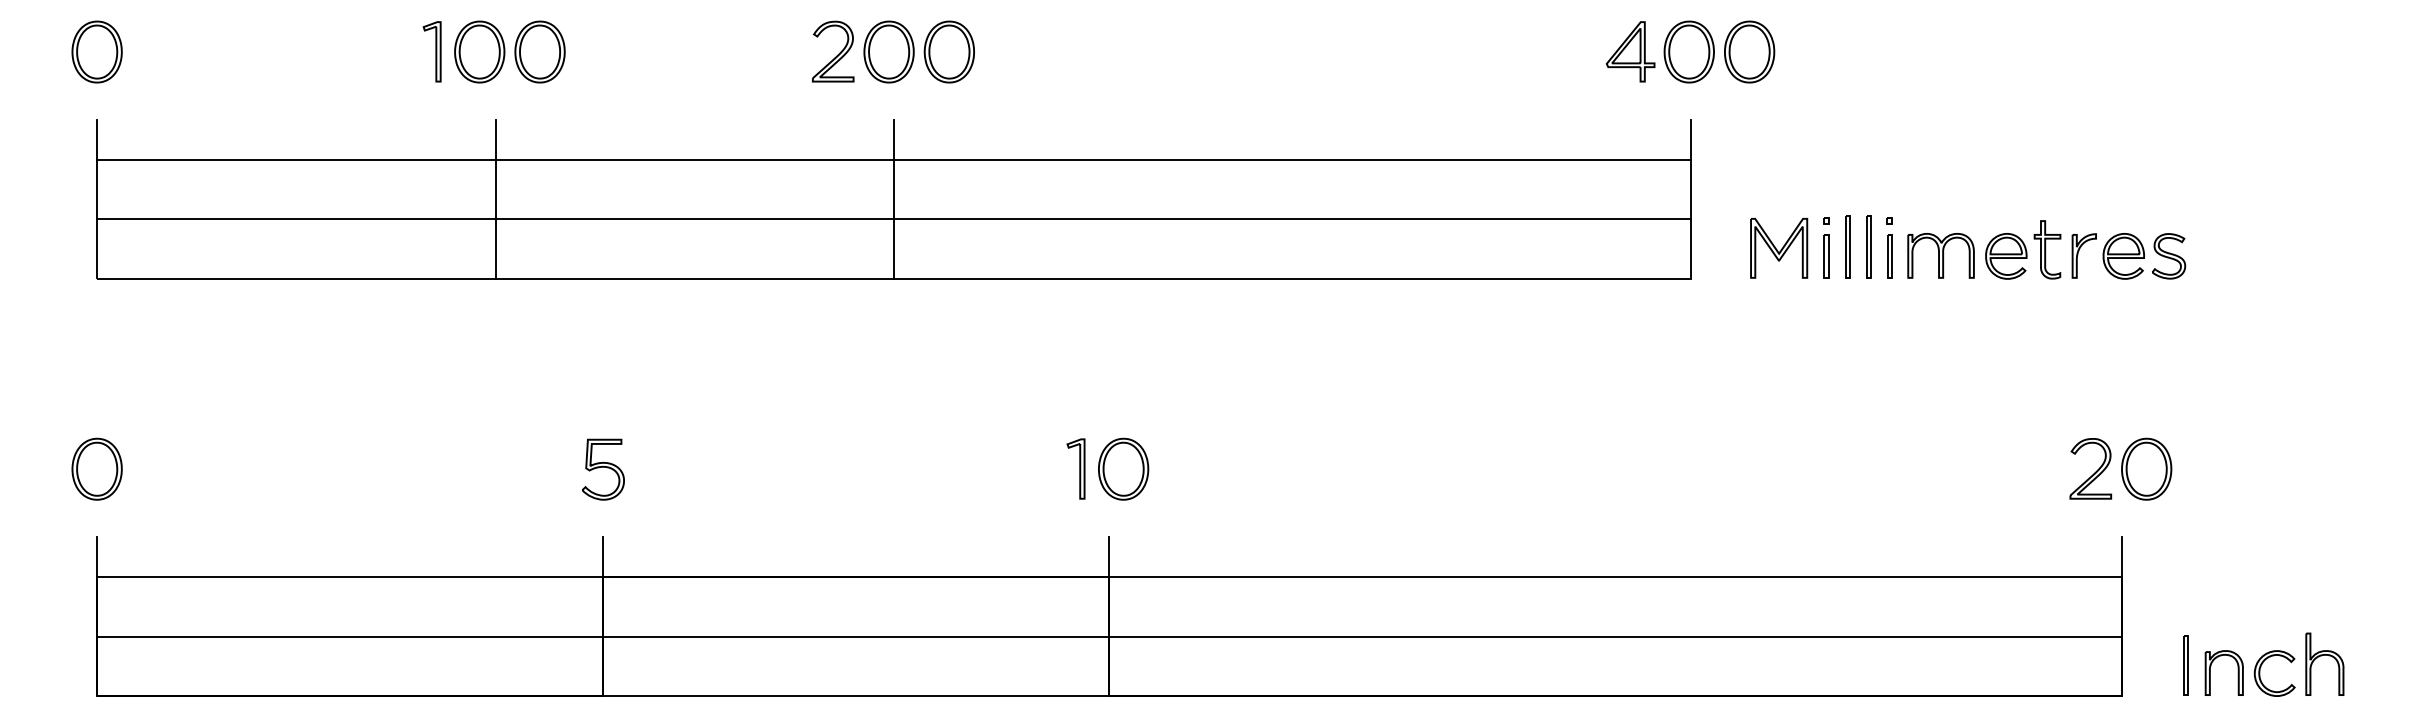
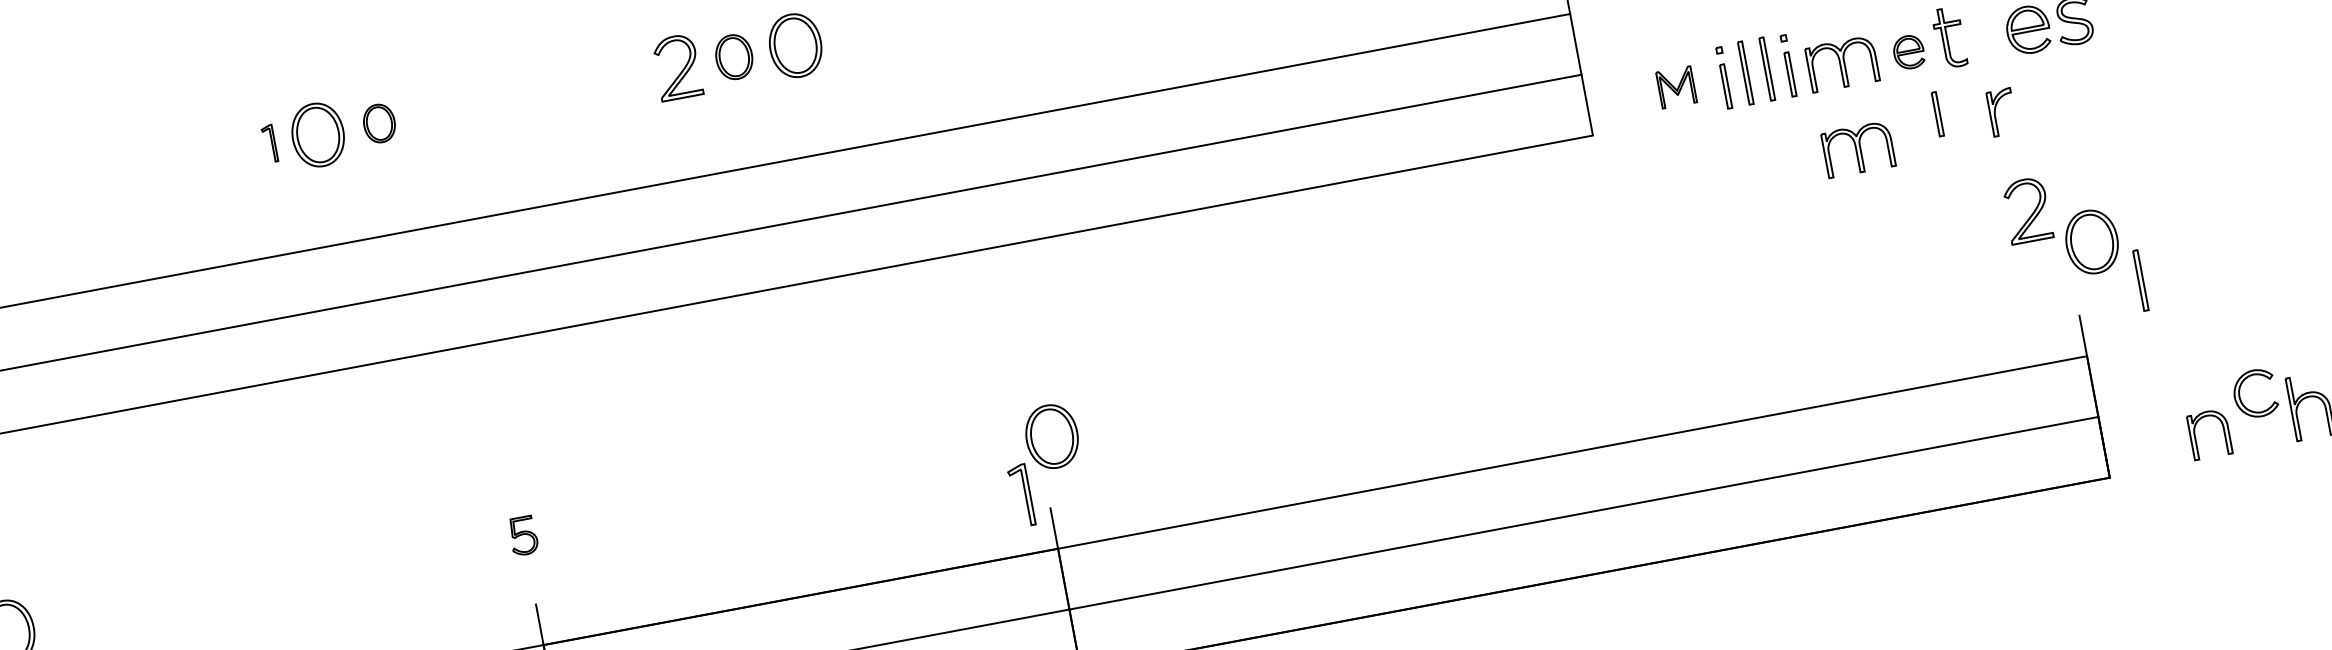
part: (431, 51) -> (269, 143), size x0.6
part: (539, 51) -> (378, 123), size x0.6
part: (888, 51) -> (733, 56), size x0.7
line: (495, 199) -> (362, 281), removed
line: (894, 199) -> (767, 206), removed
part: (1779, 248) -> (1676, 87), size x0.6
part: (2083, 255) -> (2001, 111), moved
part: (2006, 256) -> (1909, 52), size x0.7
part: (2022, 320) -> (1937, 114), added
part: (1940, 339) -> (1857, 149), added
part: (1075, 468) -> (1020, 495), moved
part: (2090, 468) -> (2027, 210), moved
part: (603, 469) -> (523, 535), size x0.6
part: (2185, 665) -> (2140, 280), moved
part: (2260, 673) -> (2240, 396), moved

